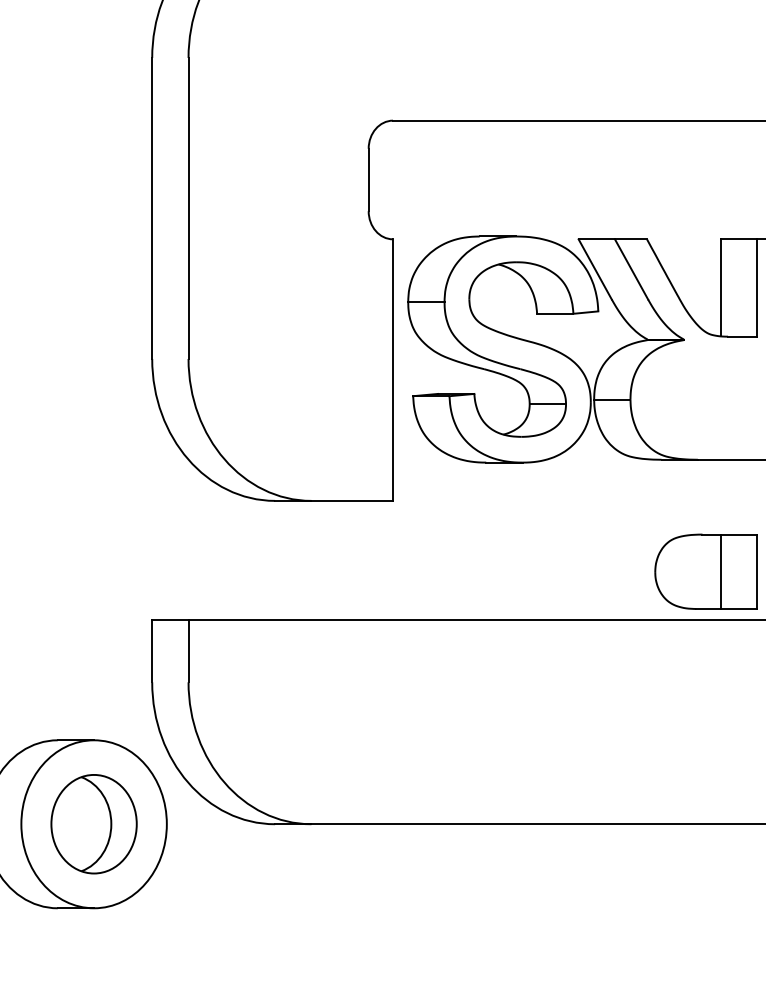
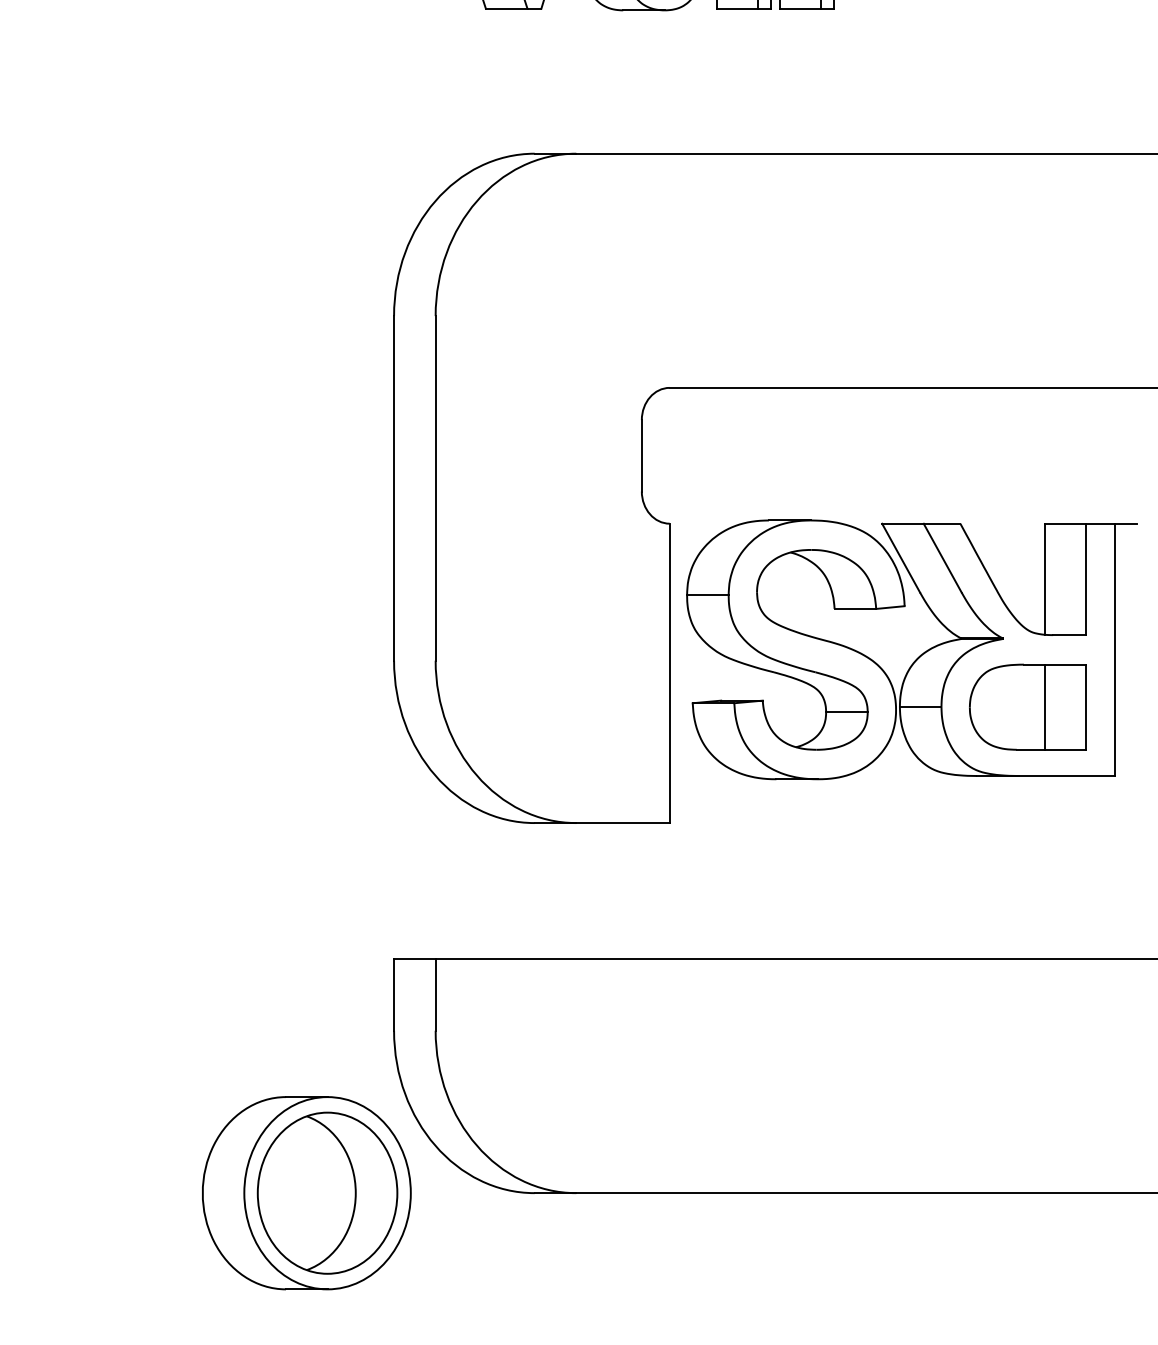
part: (705, 571) -> (1027, 706), moved
part: (94, 823) -> (327, 1192), size x1.43

